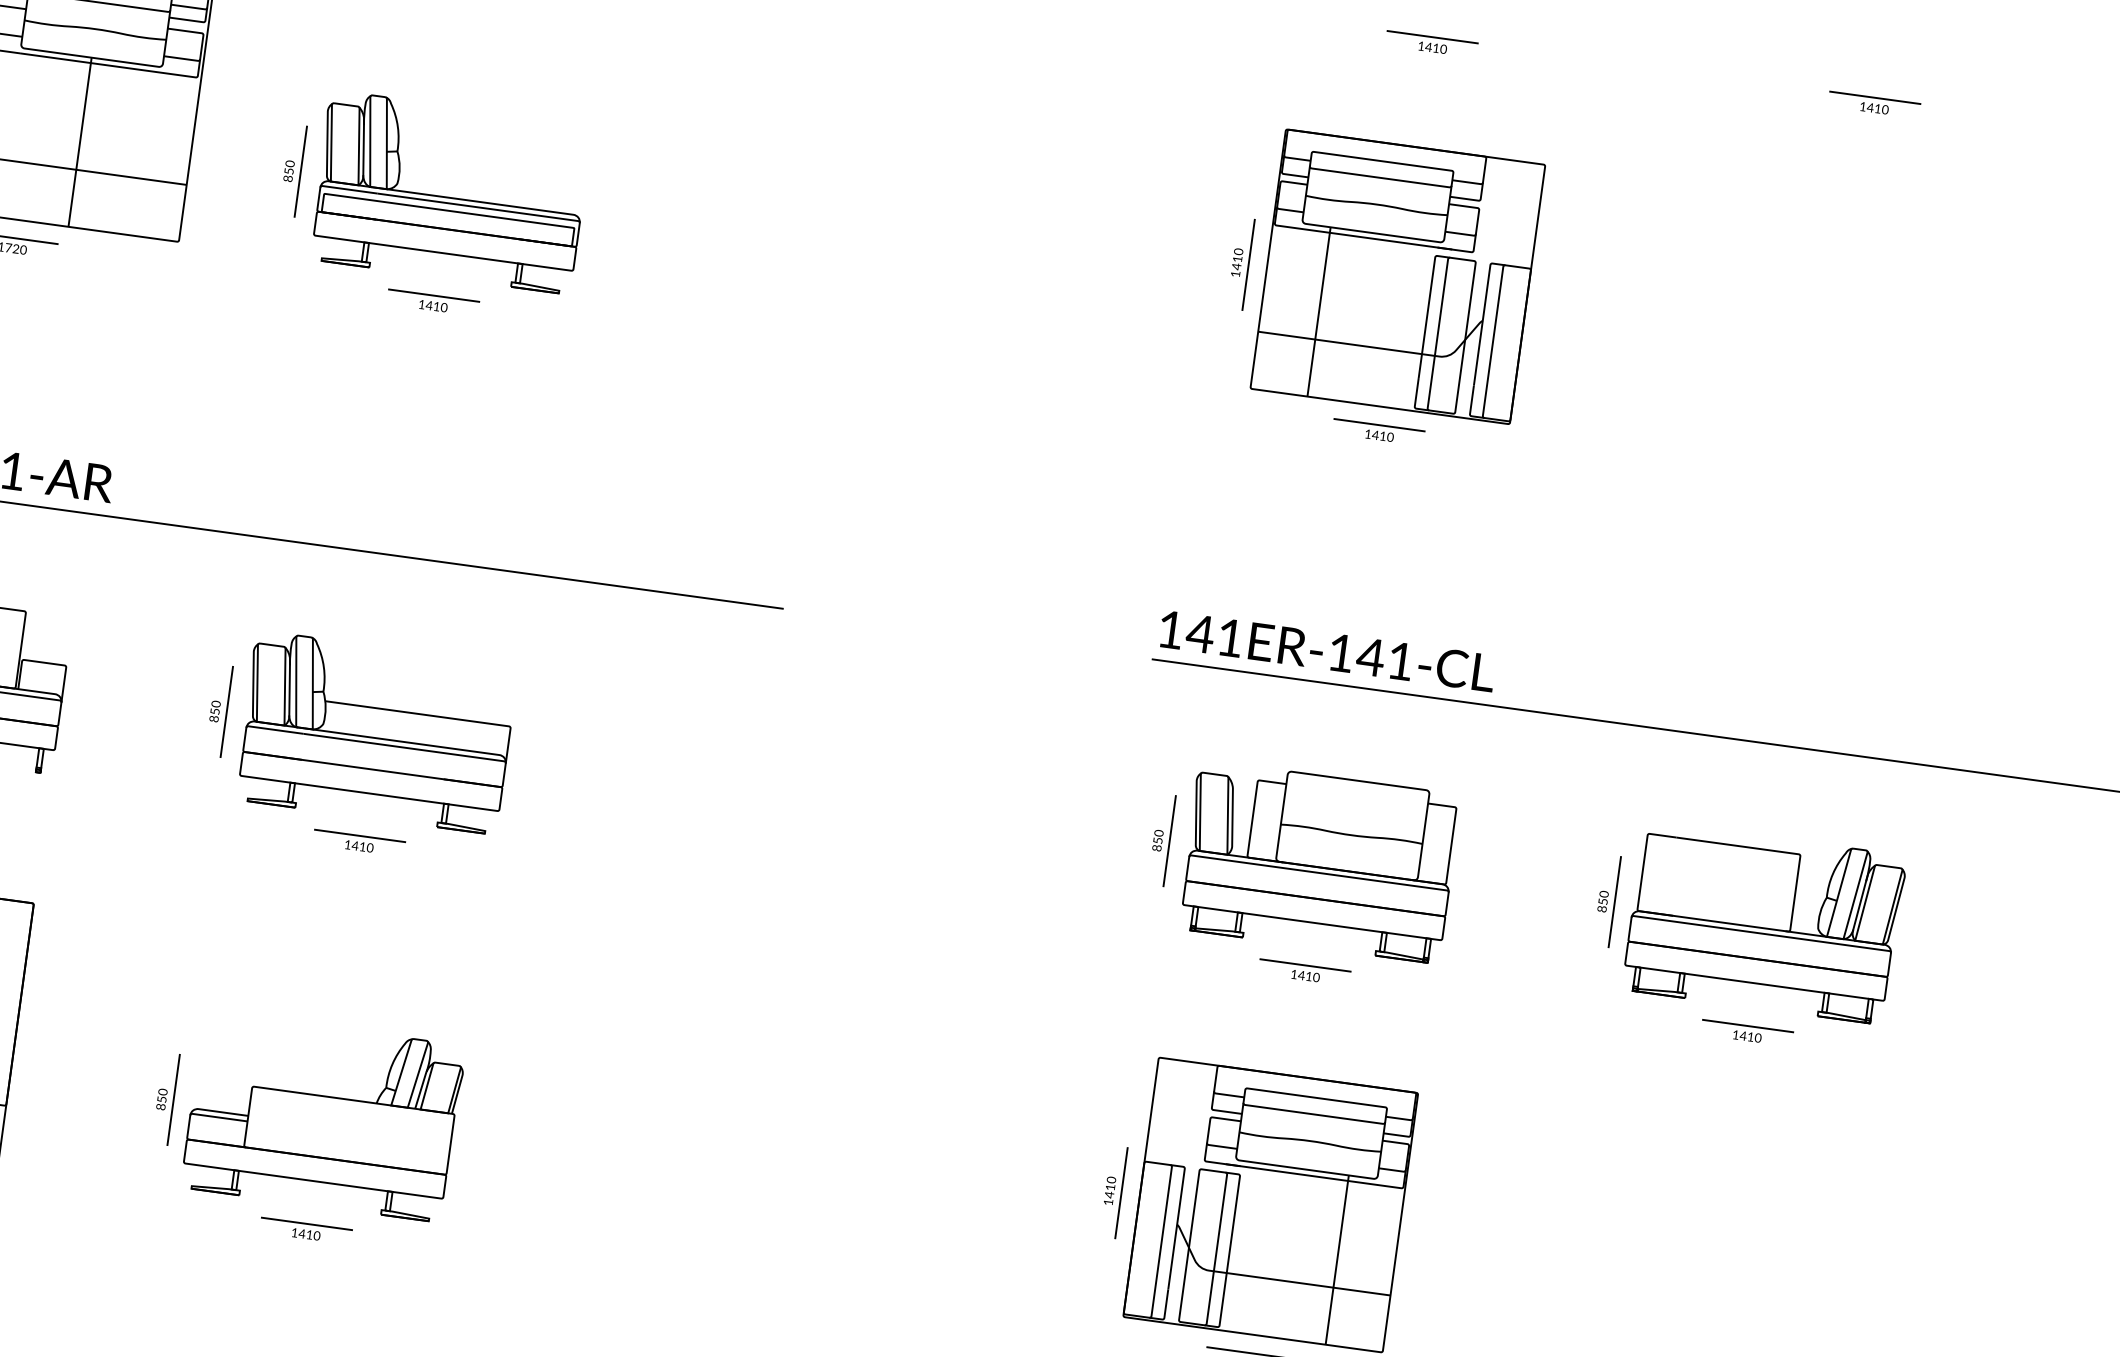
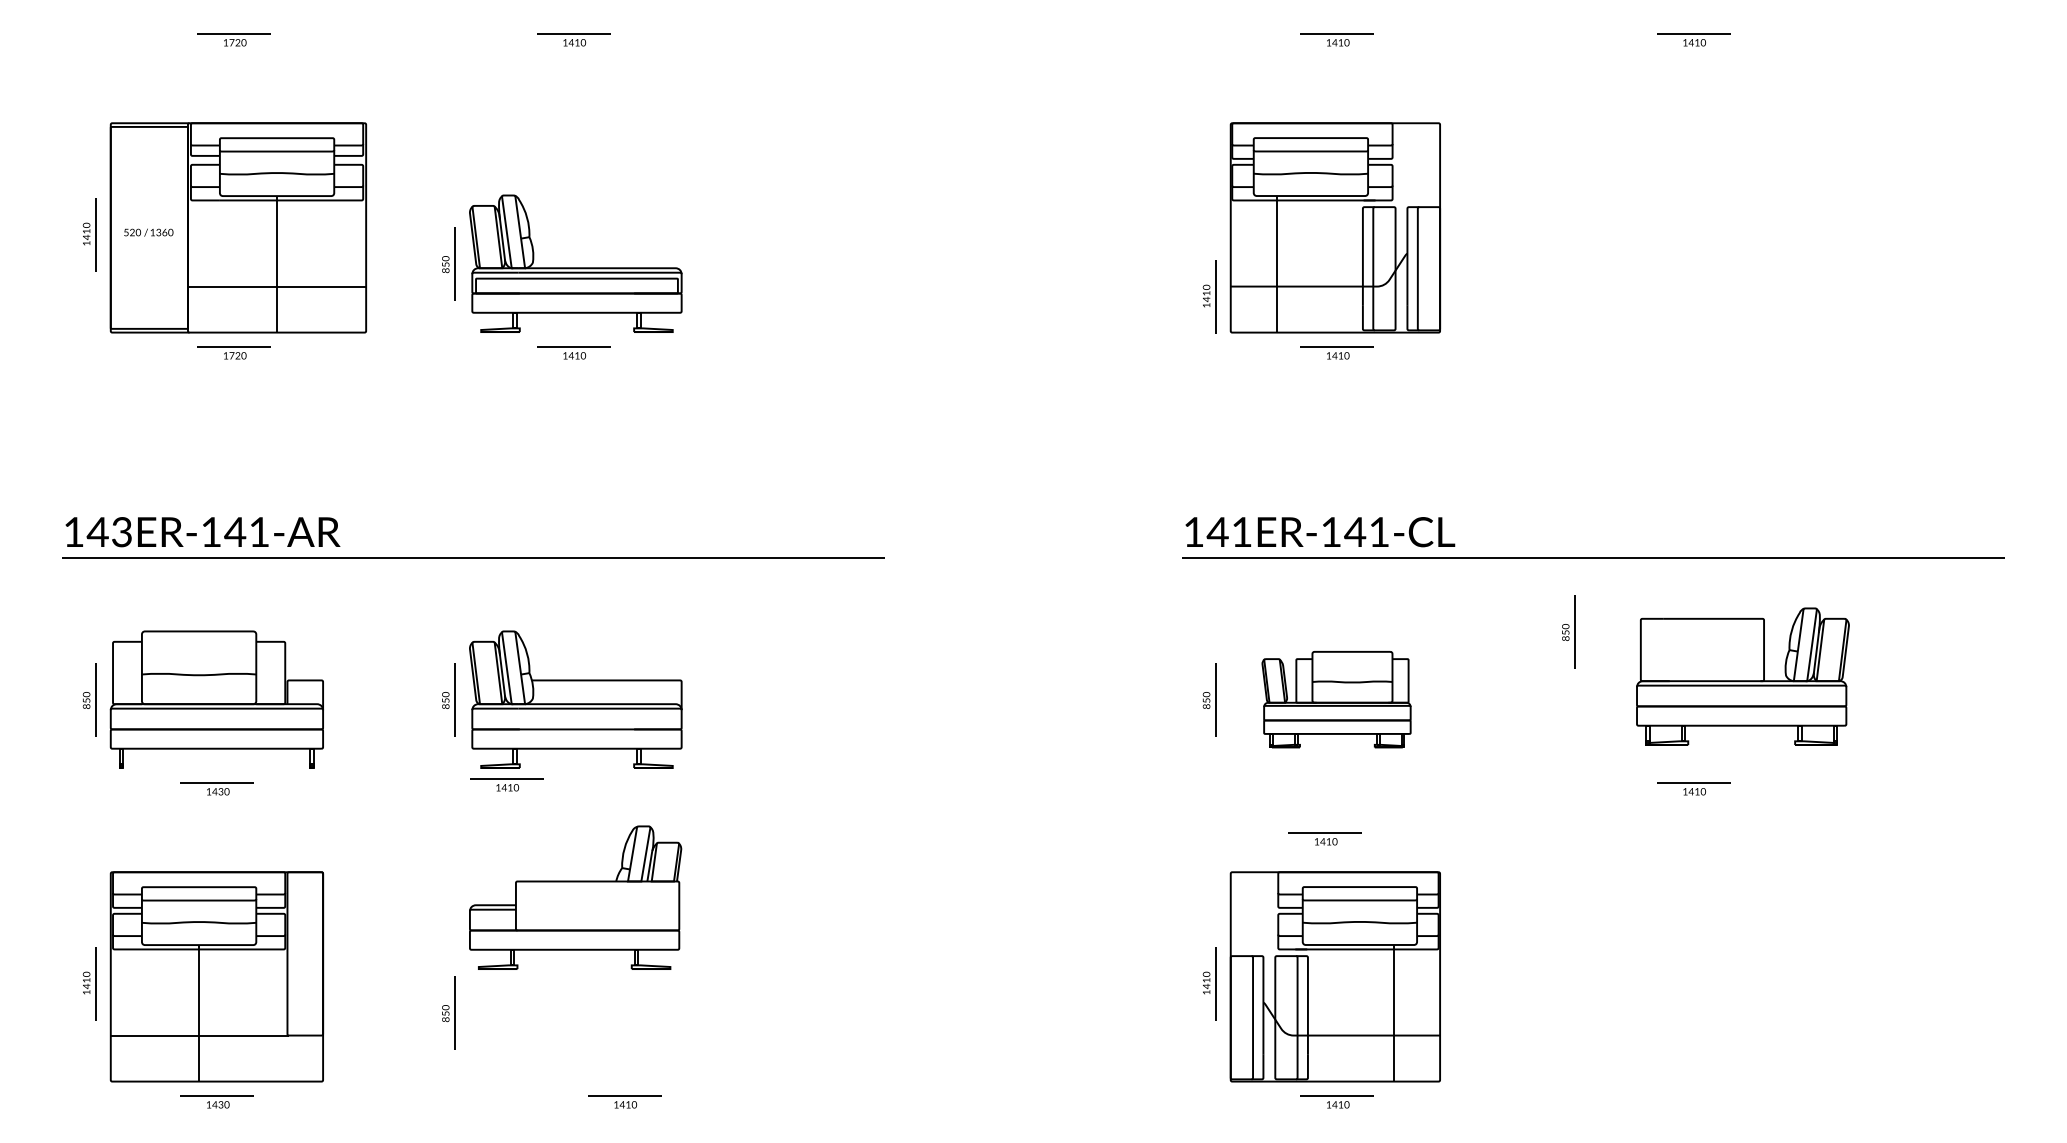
part: (1240, 263) -> (1209, 296), moved
part: (358, 842) -> (506, 784), moved
part: (1319, 861) -> (1336, 699), size x0.7
part: (1606, 900) -> (1568, 631), moved
part: (1764, 922) -> (1742, 676), moved
part: (1304, 971) -> (1324, 838), moved
part: (323, 1116) -> (575, 897), moved
part: (305, 1230) -> (624, 1101), moved

